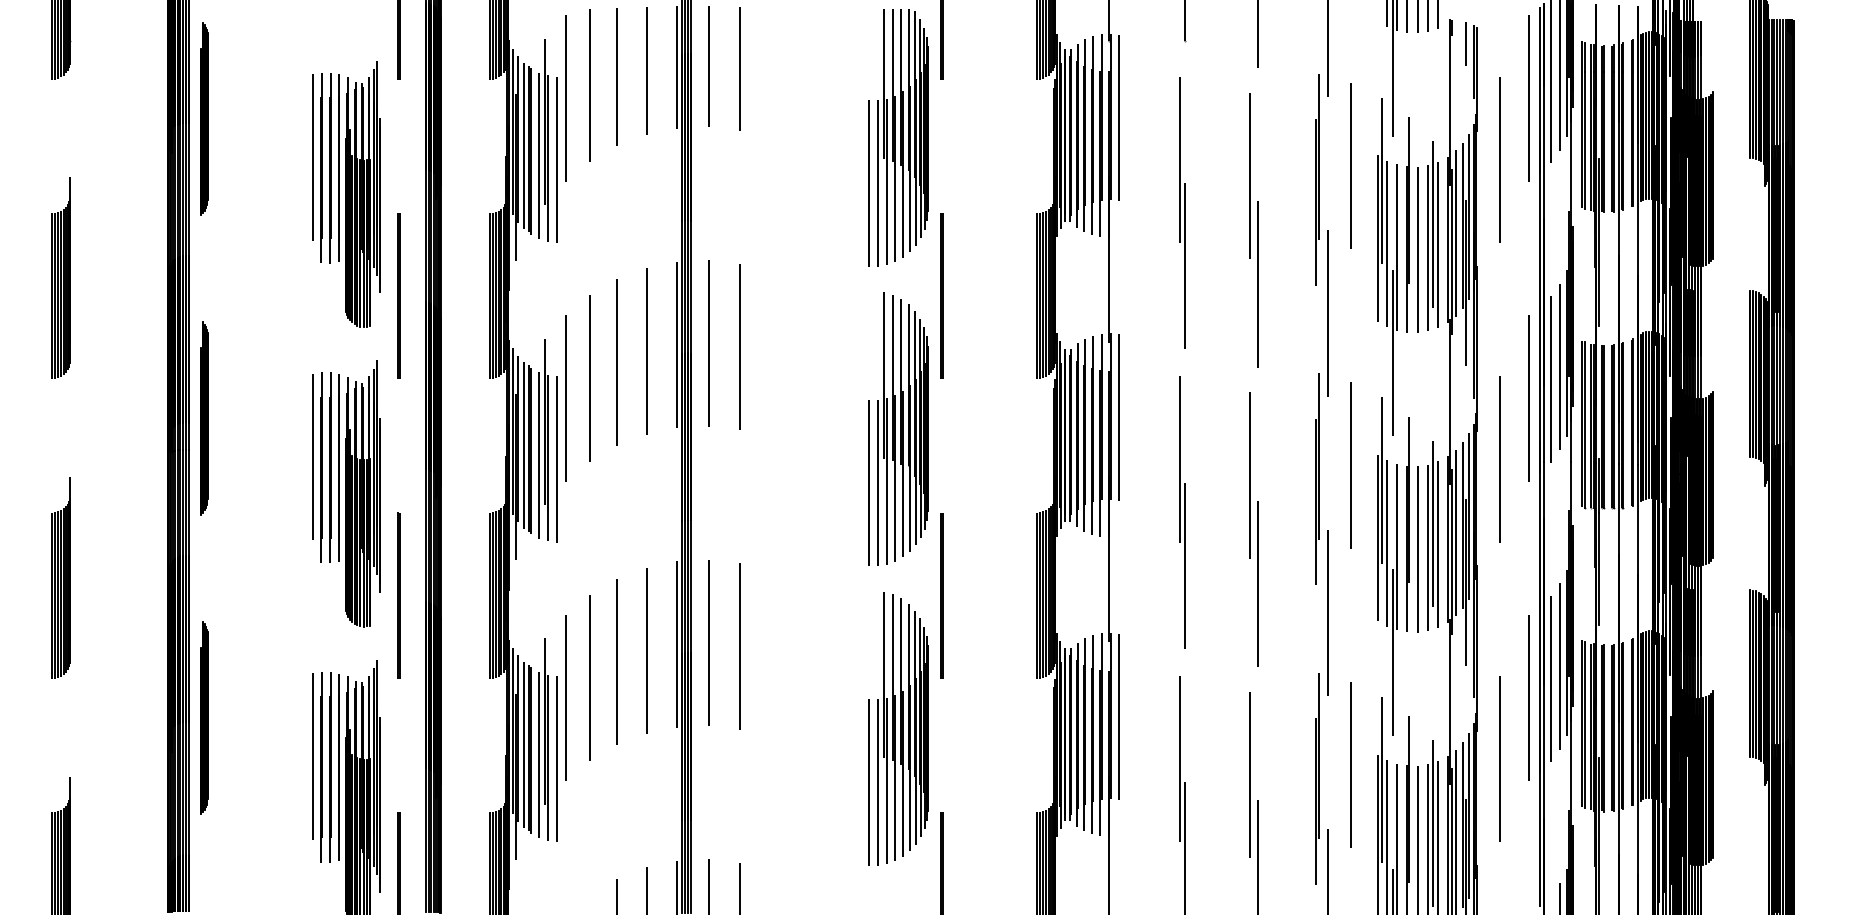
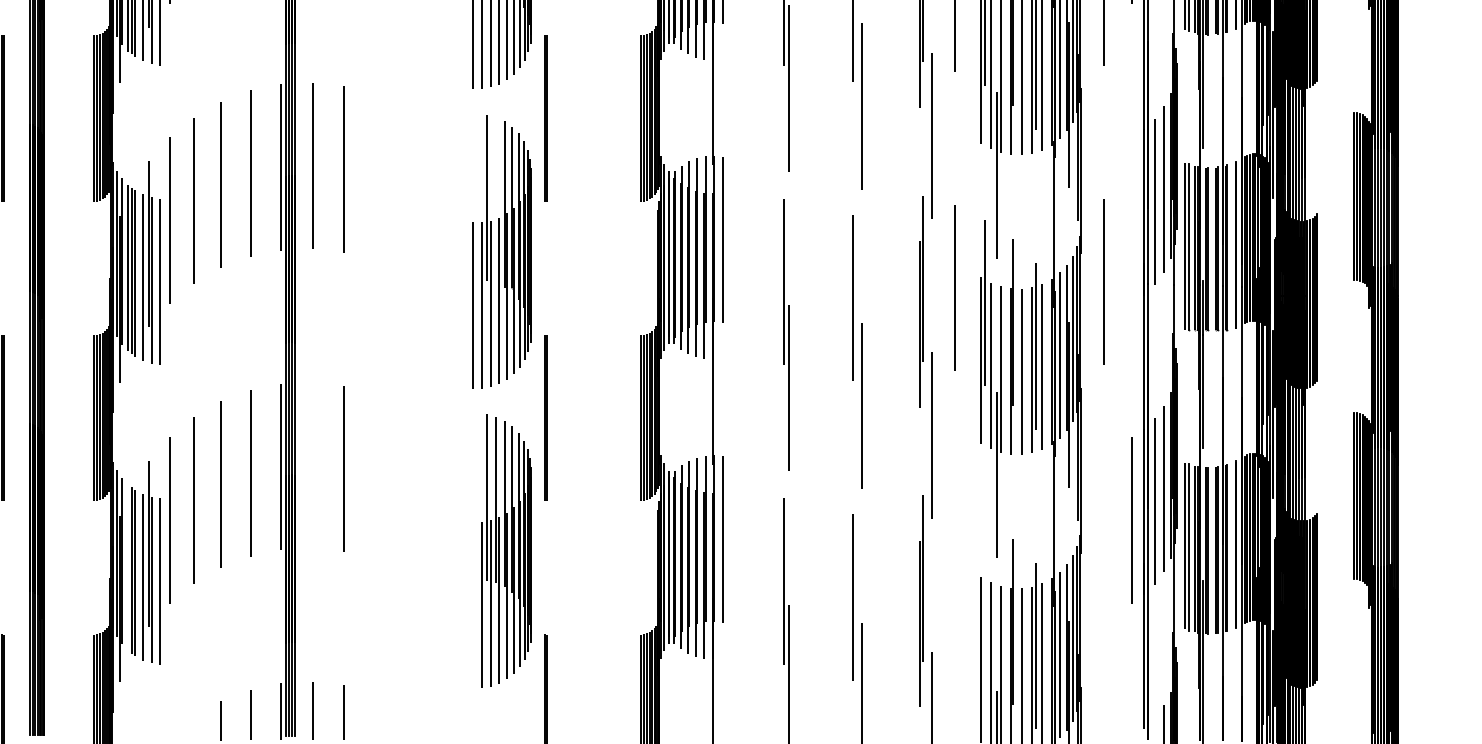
line: (892, 377) -> (496, 199), removed
line: (1528, 398) -> (1132, 220), removed
line: (708, 642) -> (312, 464), removed
line: (524, 744) -> (128, 566), removed
line: (1499, 758) -> (1103, 580), removed
line: (1351, 765) -> (955, 587), removed
line: (1381, 779) -> (985, 601), removed
line: (869, 782) -> (473, 604), removed

